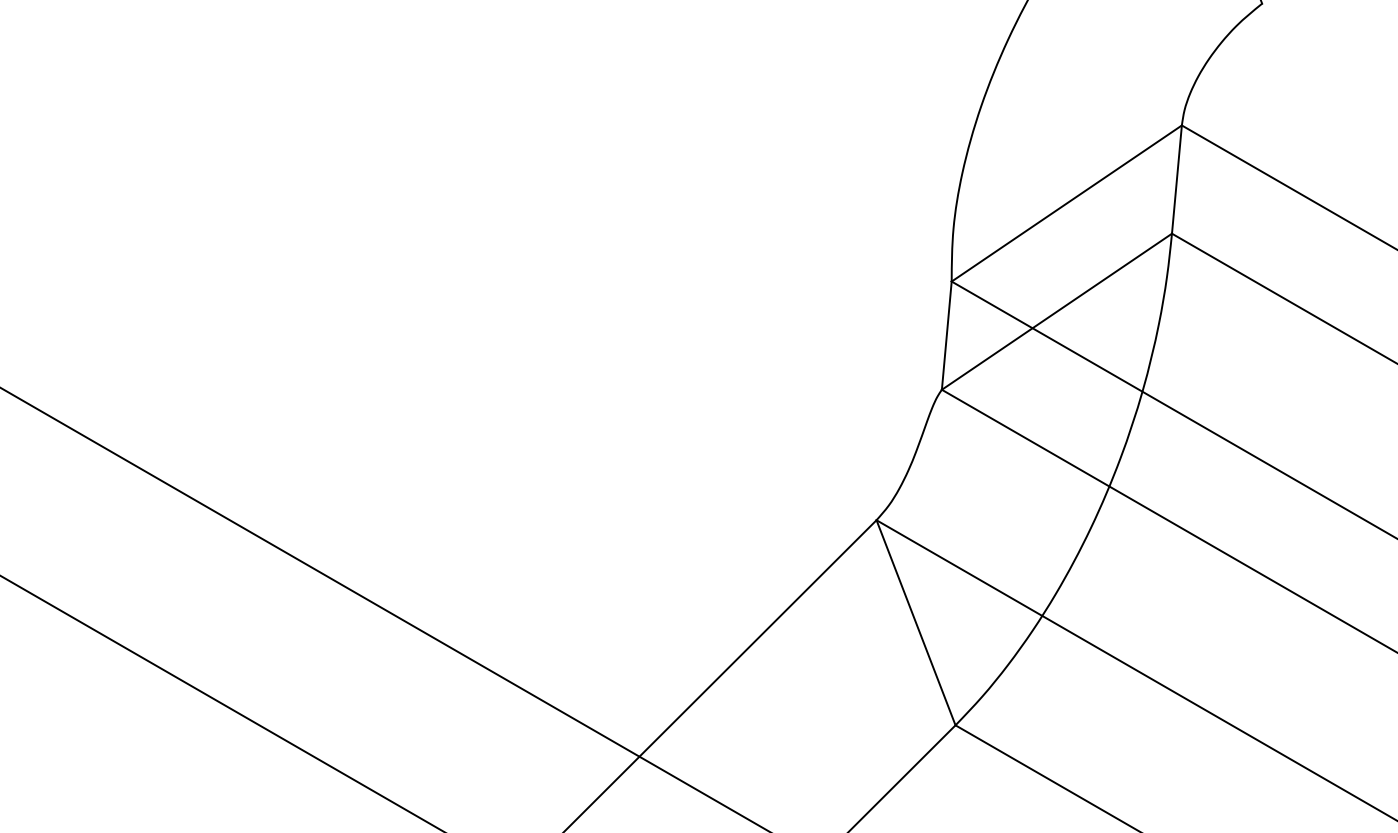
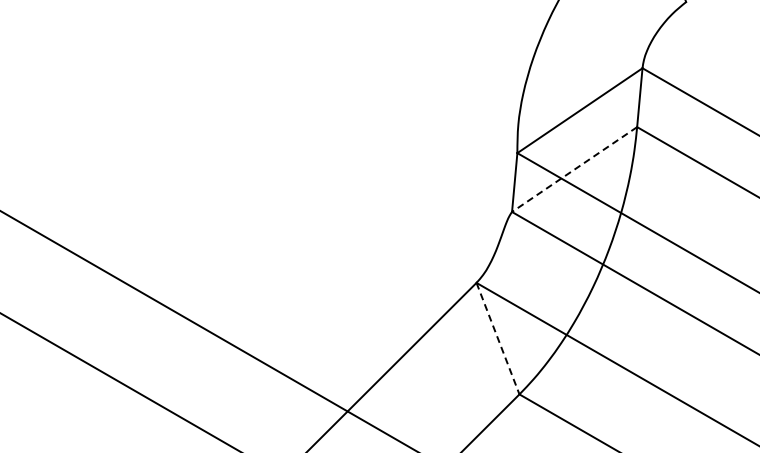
line: (1056, 311) -> (574, 169), solid -> dashed
line: (916, 622) -> (498, 338), solid -> dashed

